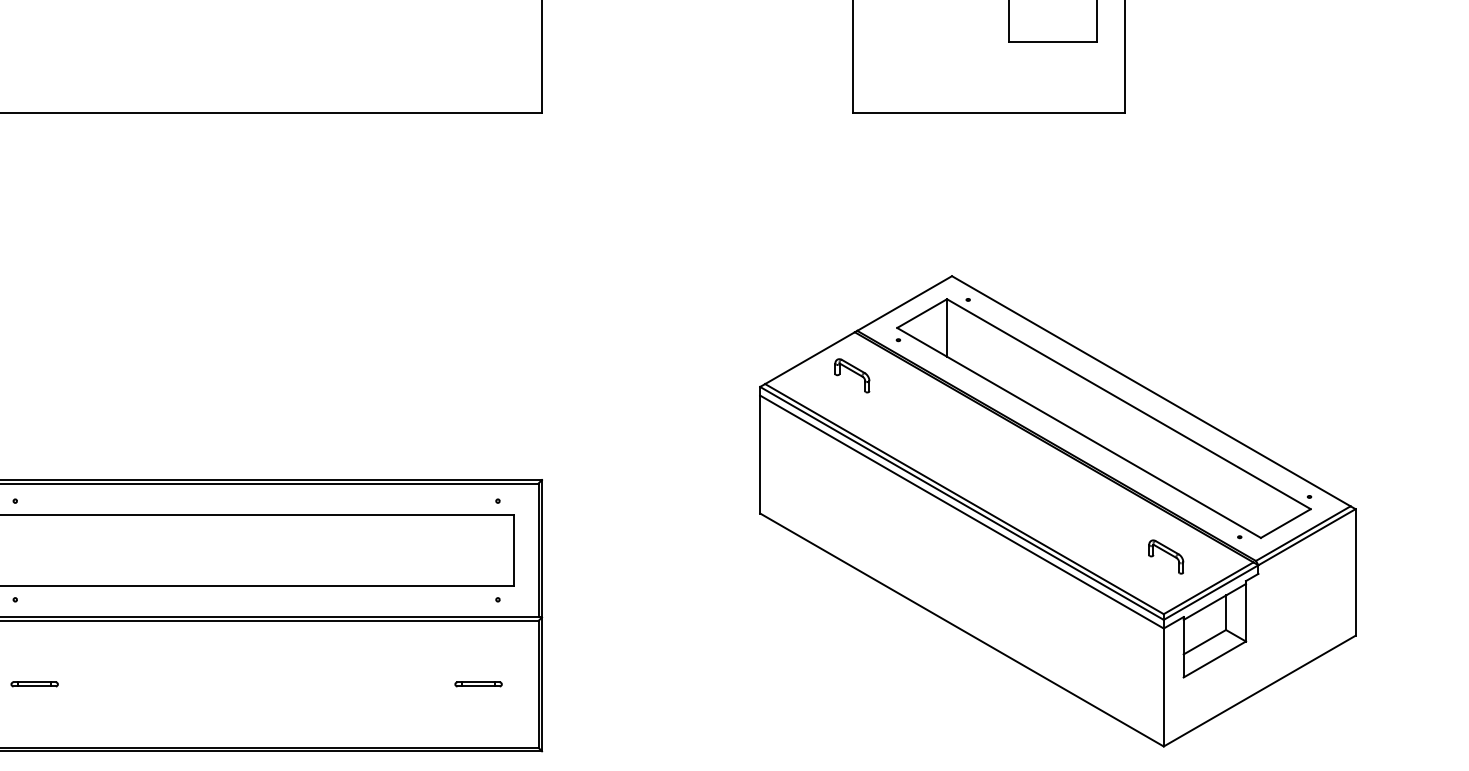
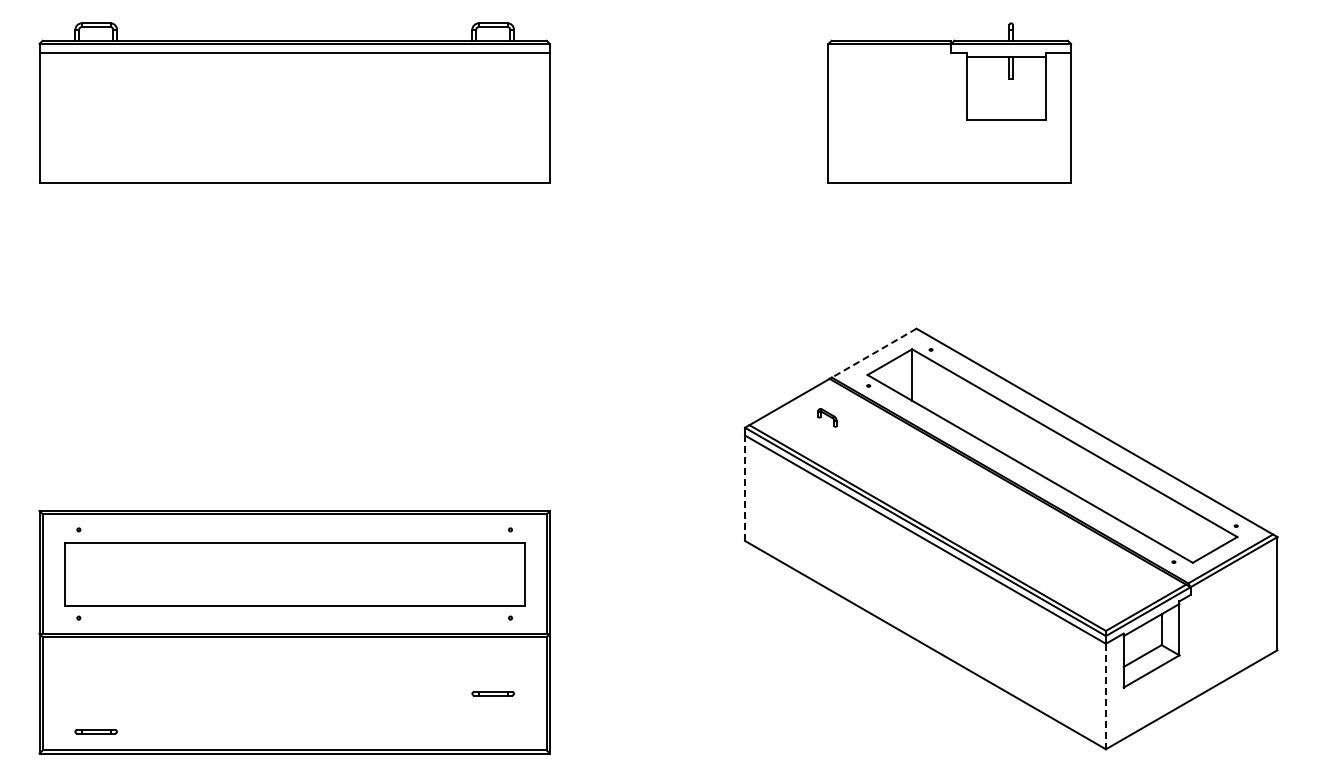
line: (904, 303) -> (874, 353), solid -> dashed
part: (852, 375) -> (827, 417), size x0.6
line: (760, 454) -> (745, 488), solid -> dashed
part: (1166, 556) -> (1108, 579), removed
part: (33, 684) -> (95, 731), moved
line: (1163, 687) -> (1105, 696), solid -> dashed

